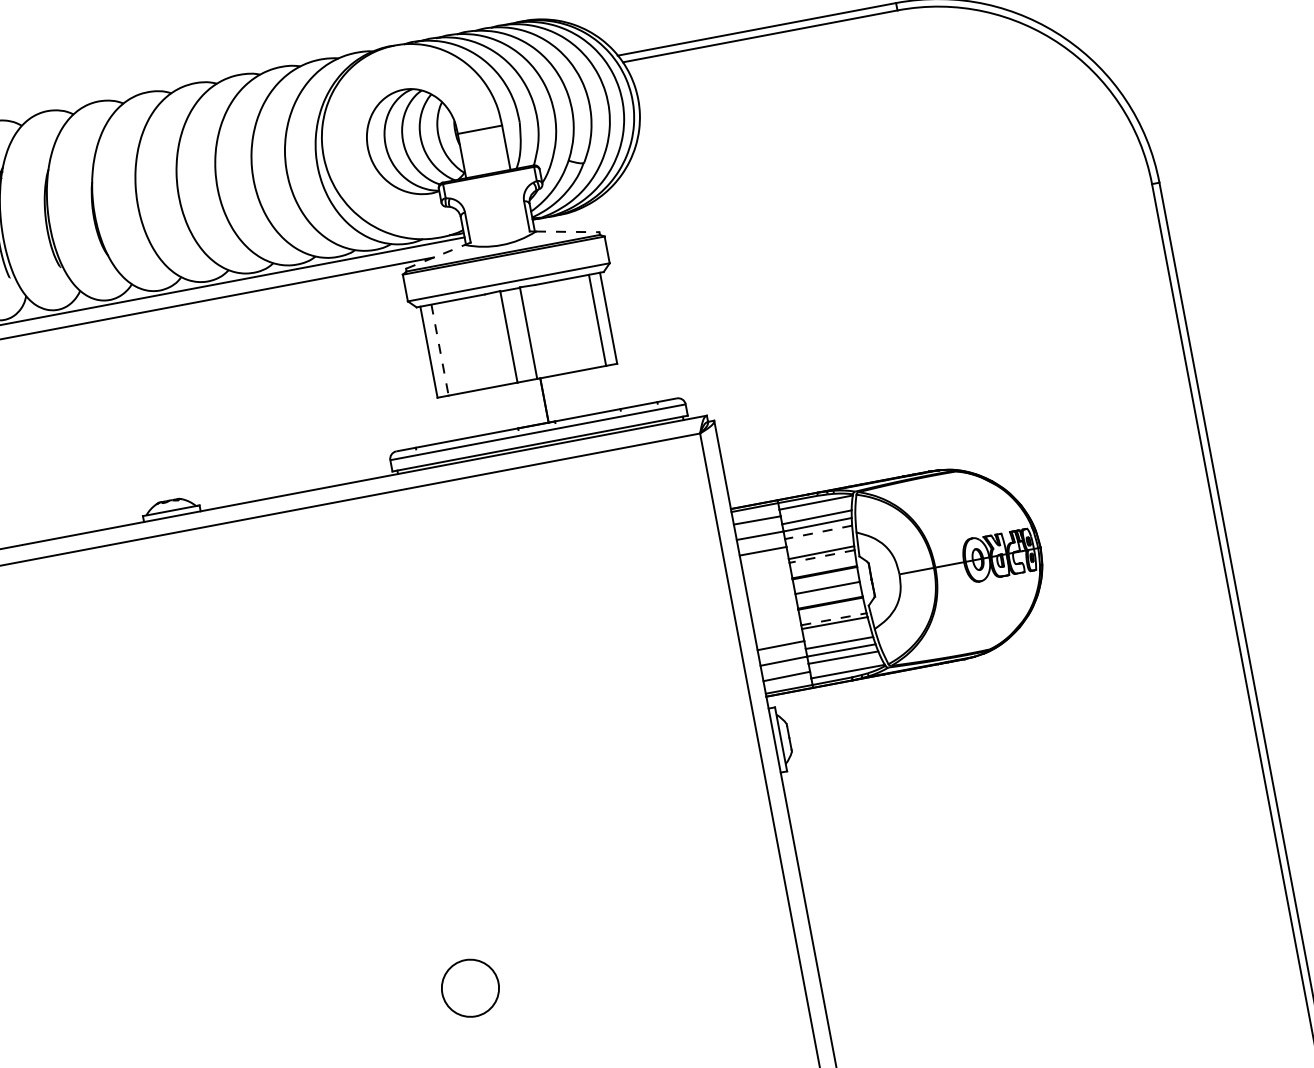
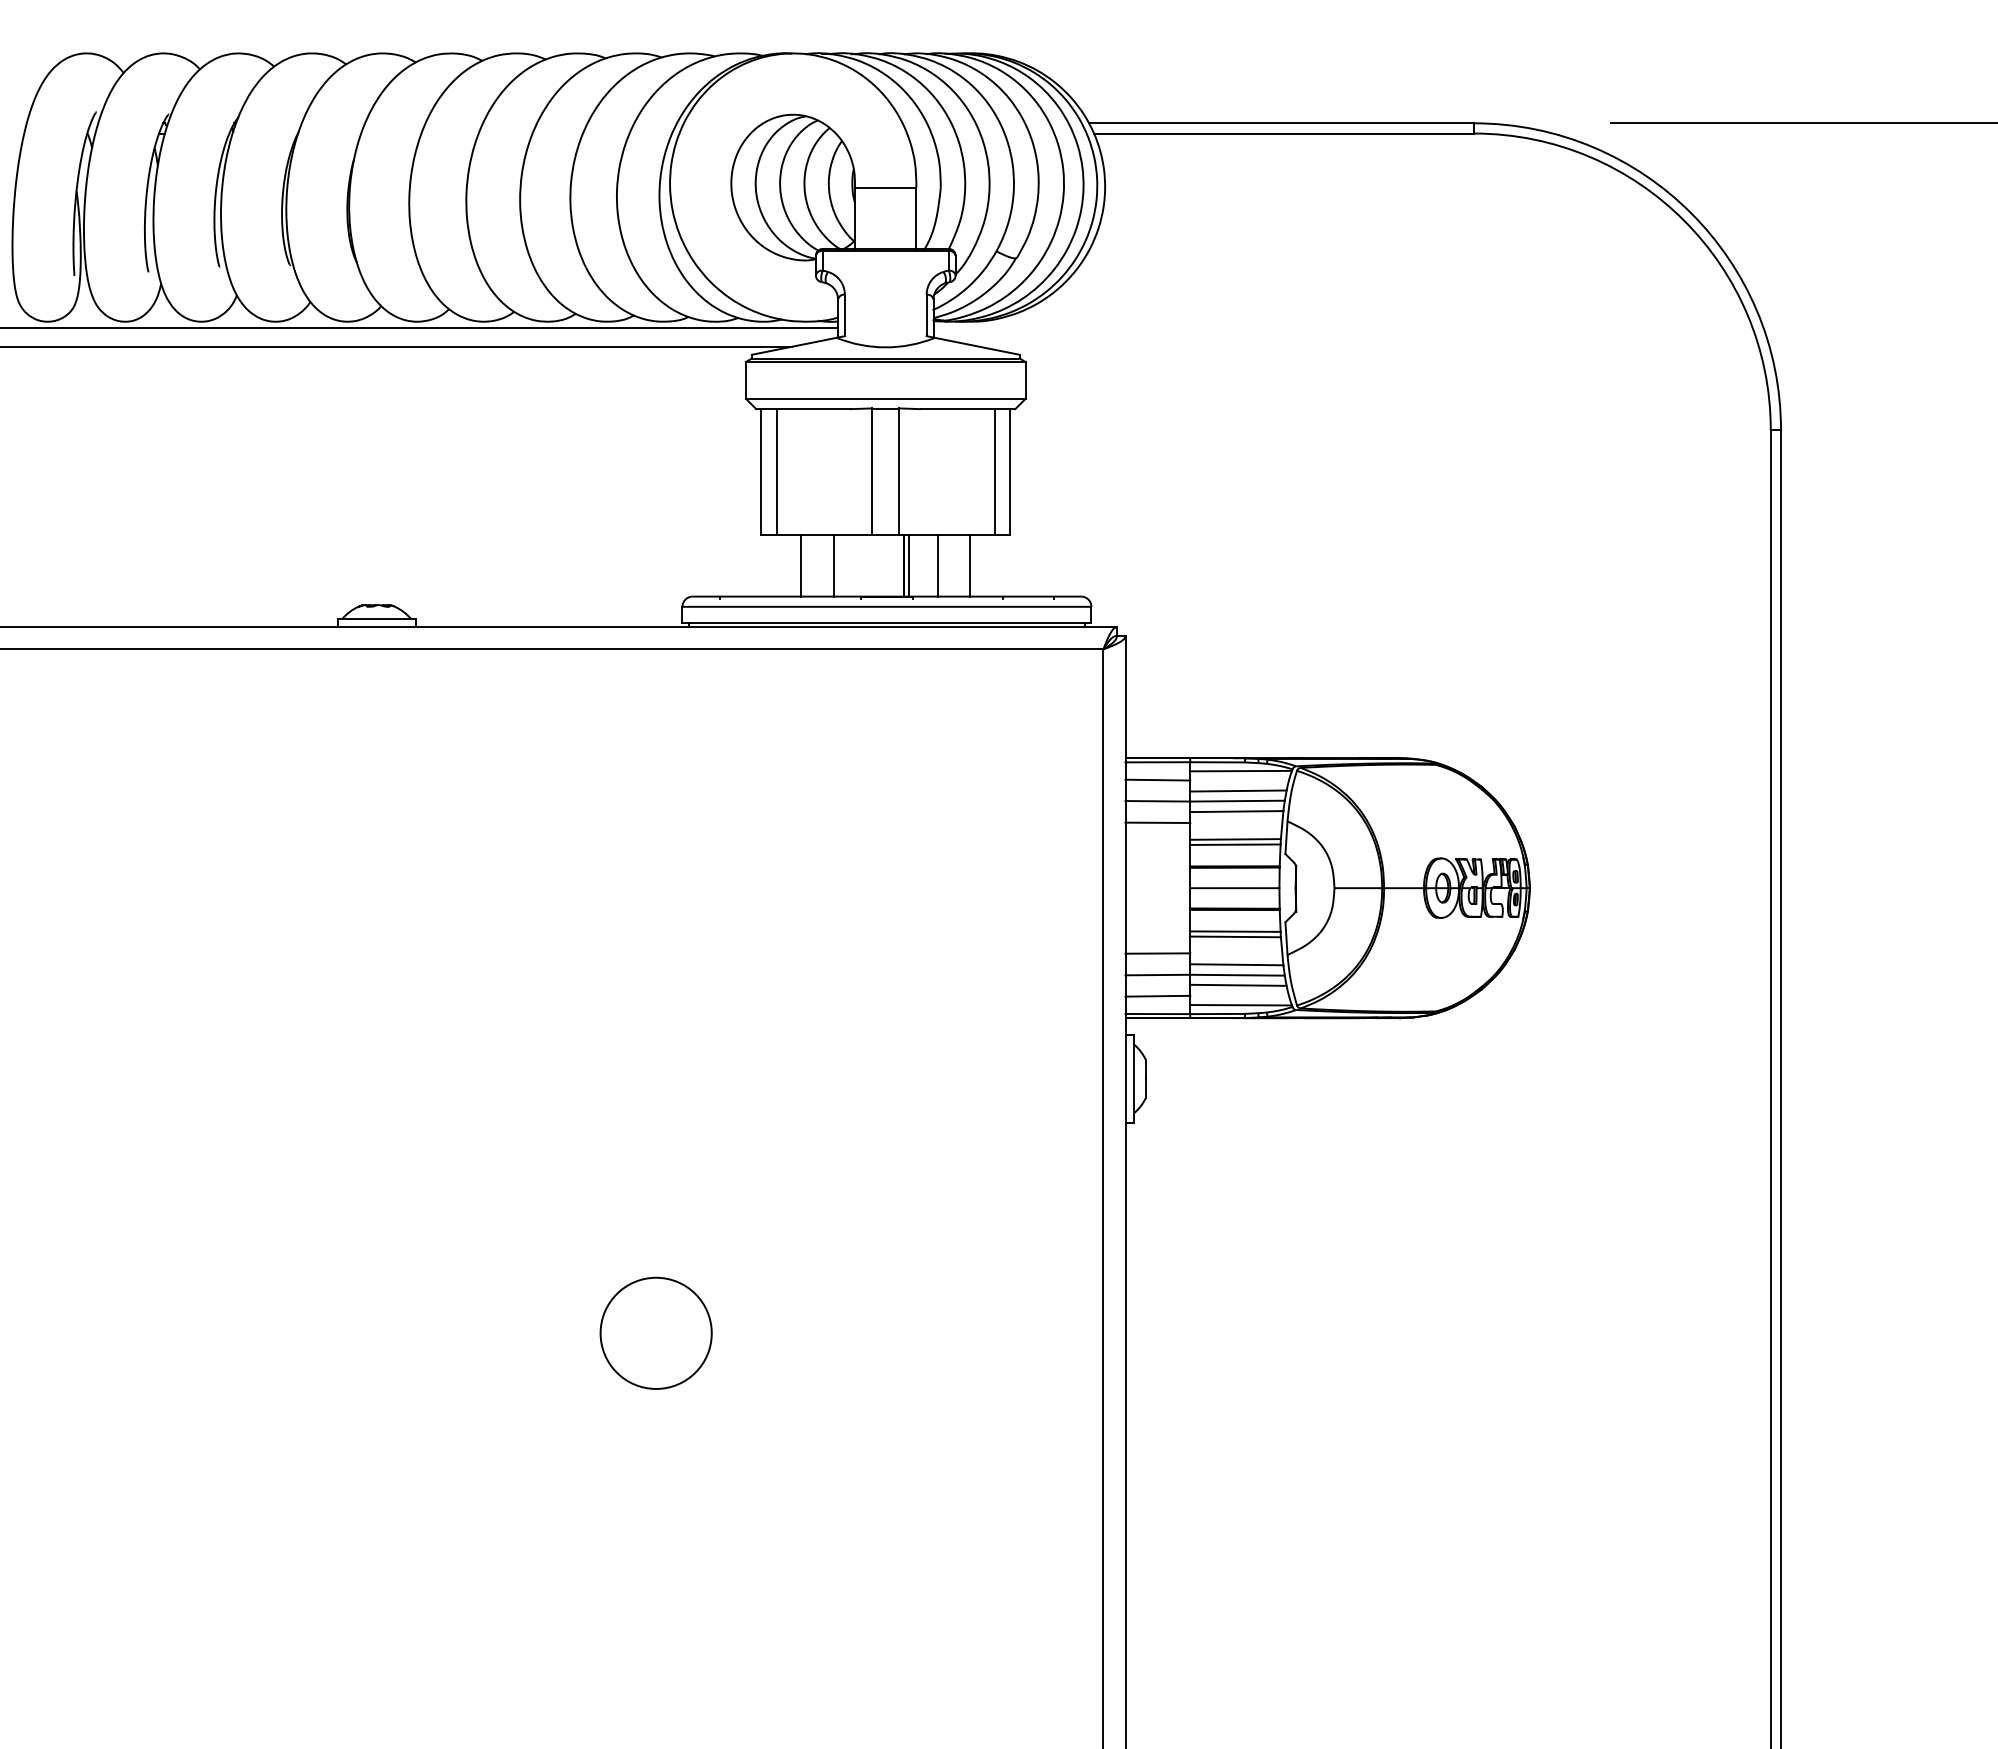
line: (567, 231) -> (977, 346), dashed -> solid
line: (435, 256) -> (794, 346), dashed -> solid
line: (439, 350) -> (776, 472), dashed -> solid
line: (592, 391) -> (970, 565), added
line: (568, 395) -> (937, 565), added
line: (548, 399) -> (909, 565), added
line: (493, 409) -> (833, 565), added
line: (470, 414) -> (801, 565), added
line: (818, 532) -> (1236, 811), dashed -> solid
line: (821, 556) -> (1234, 844), dashed -> solid
line: (833, 619) -> (1235, 931), dashed -> solid
circle: (469, 987) -> (655, 1332), size x1.43

